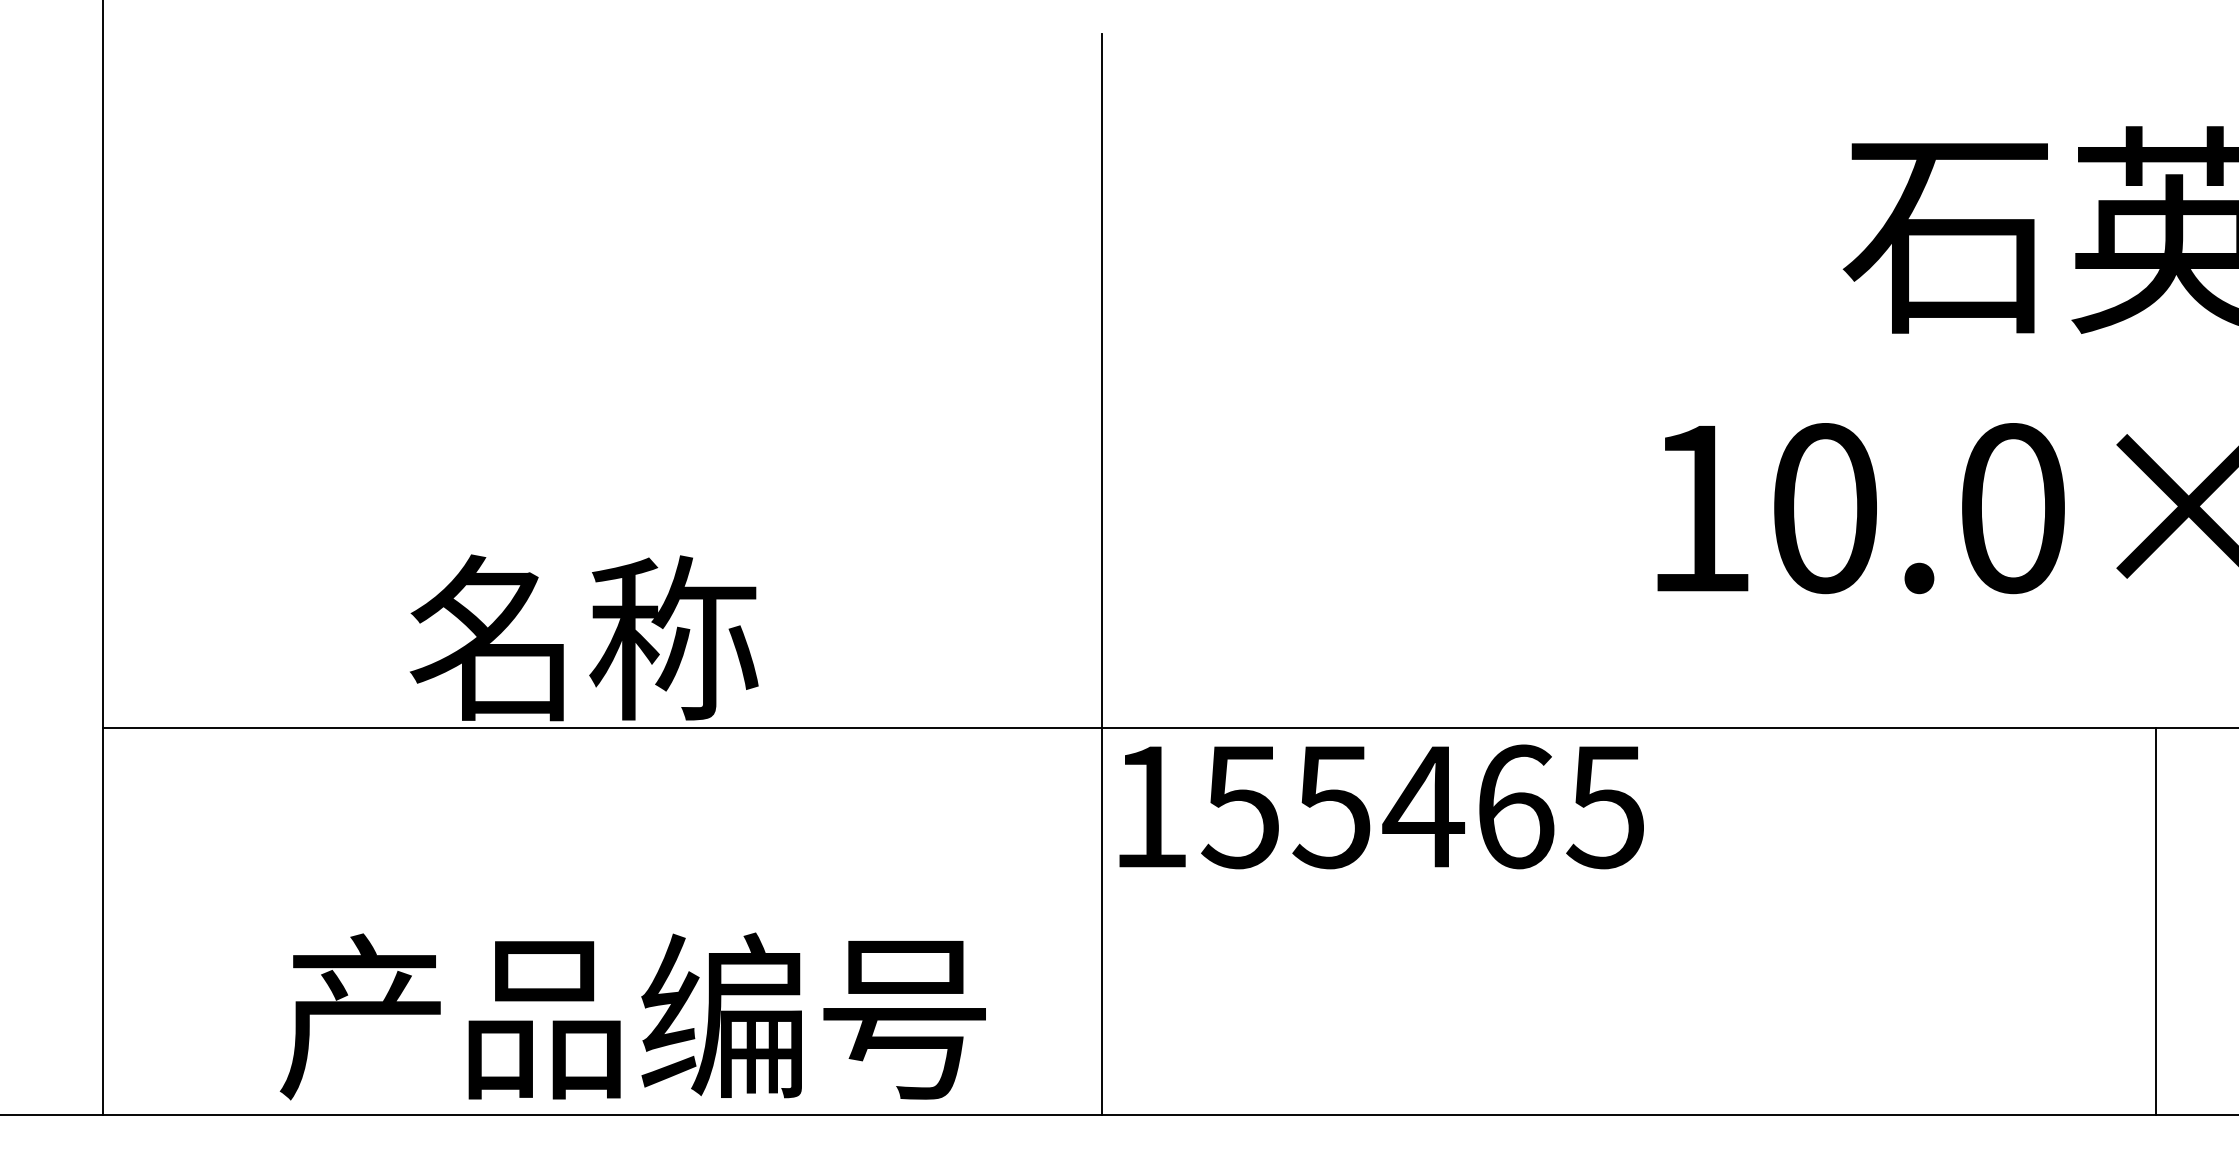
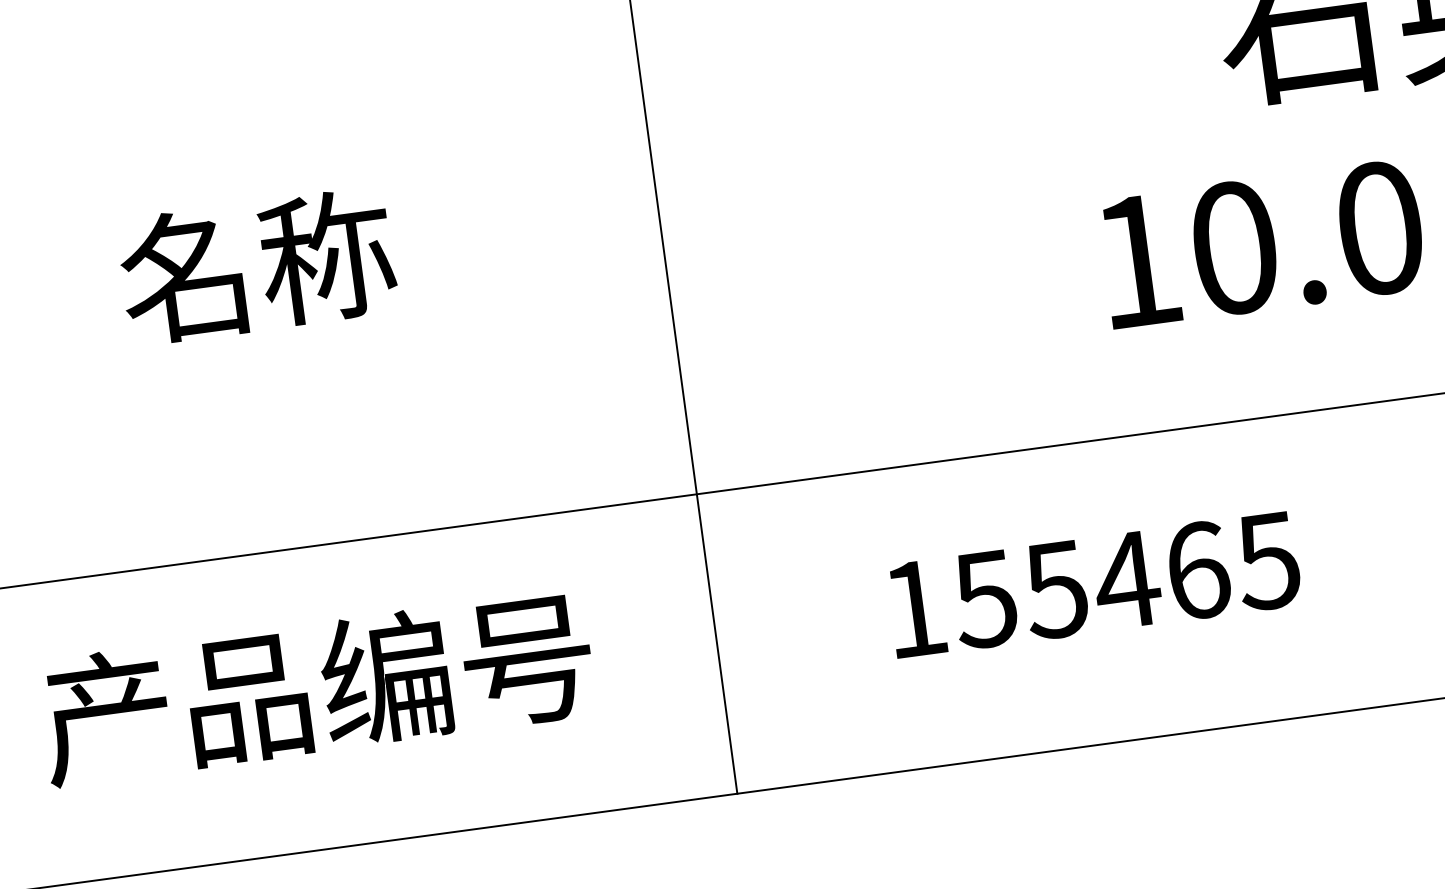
text: (583, 637) -> (256, 265), moved
text: (1381, 806) -> (1094, 584), moved
text: (632, 1016) -> (316, 688), moved

